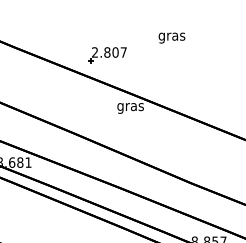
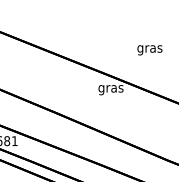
text: (171, 37) -> (149, 49), moved
part: (107, 55) -> (89, 40), removed

